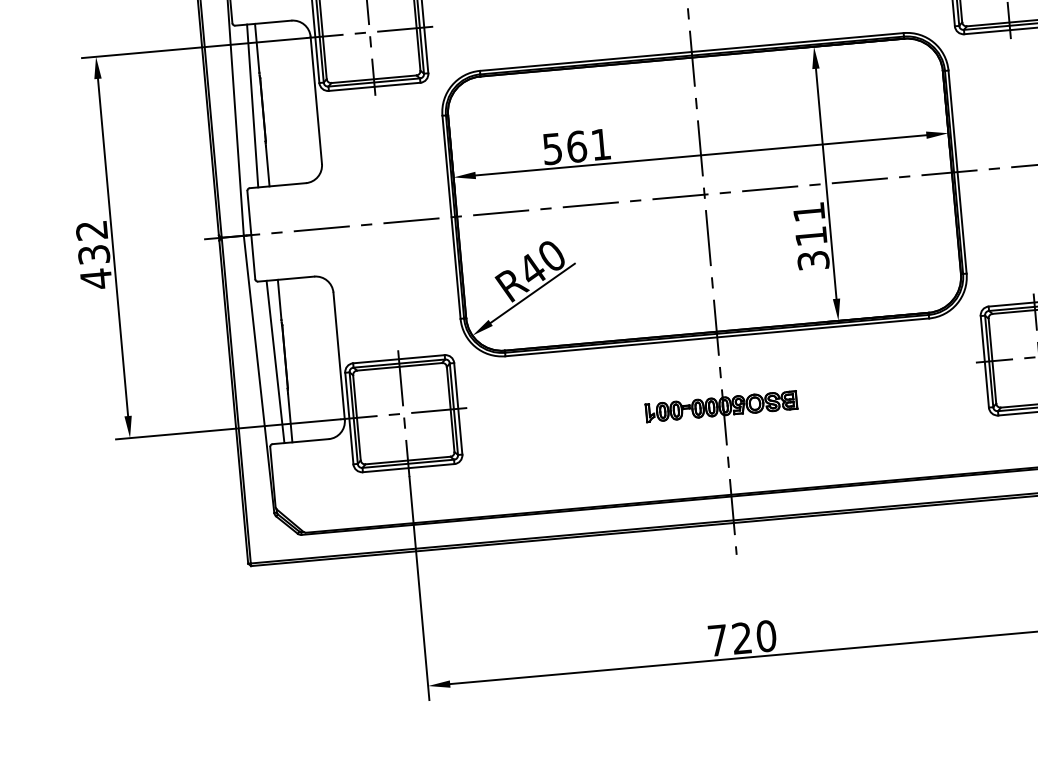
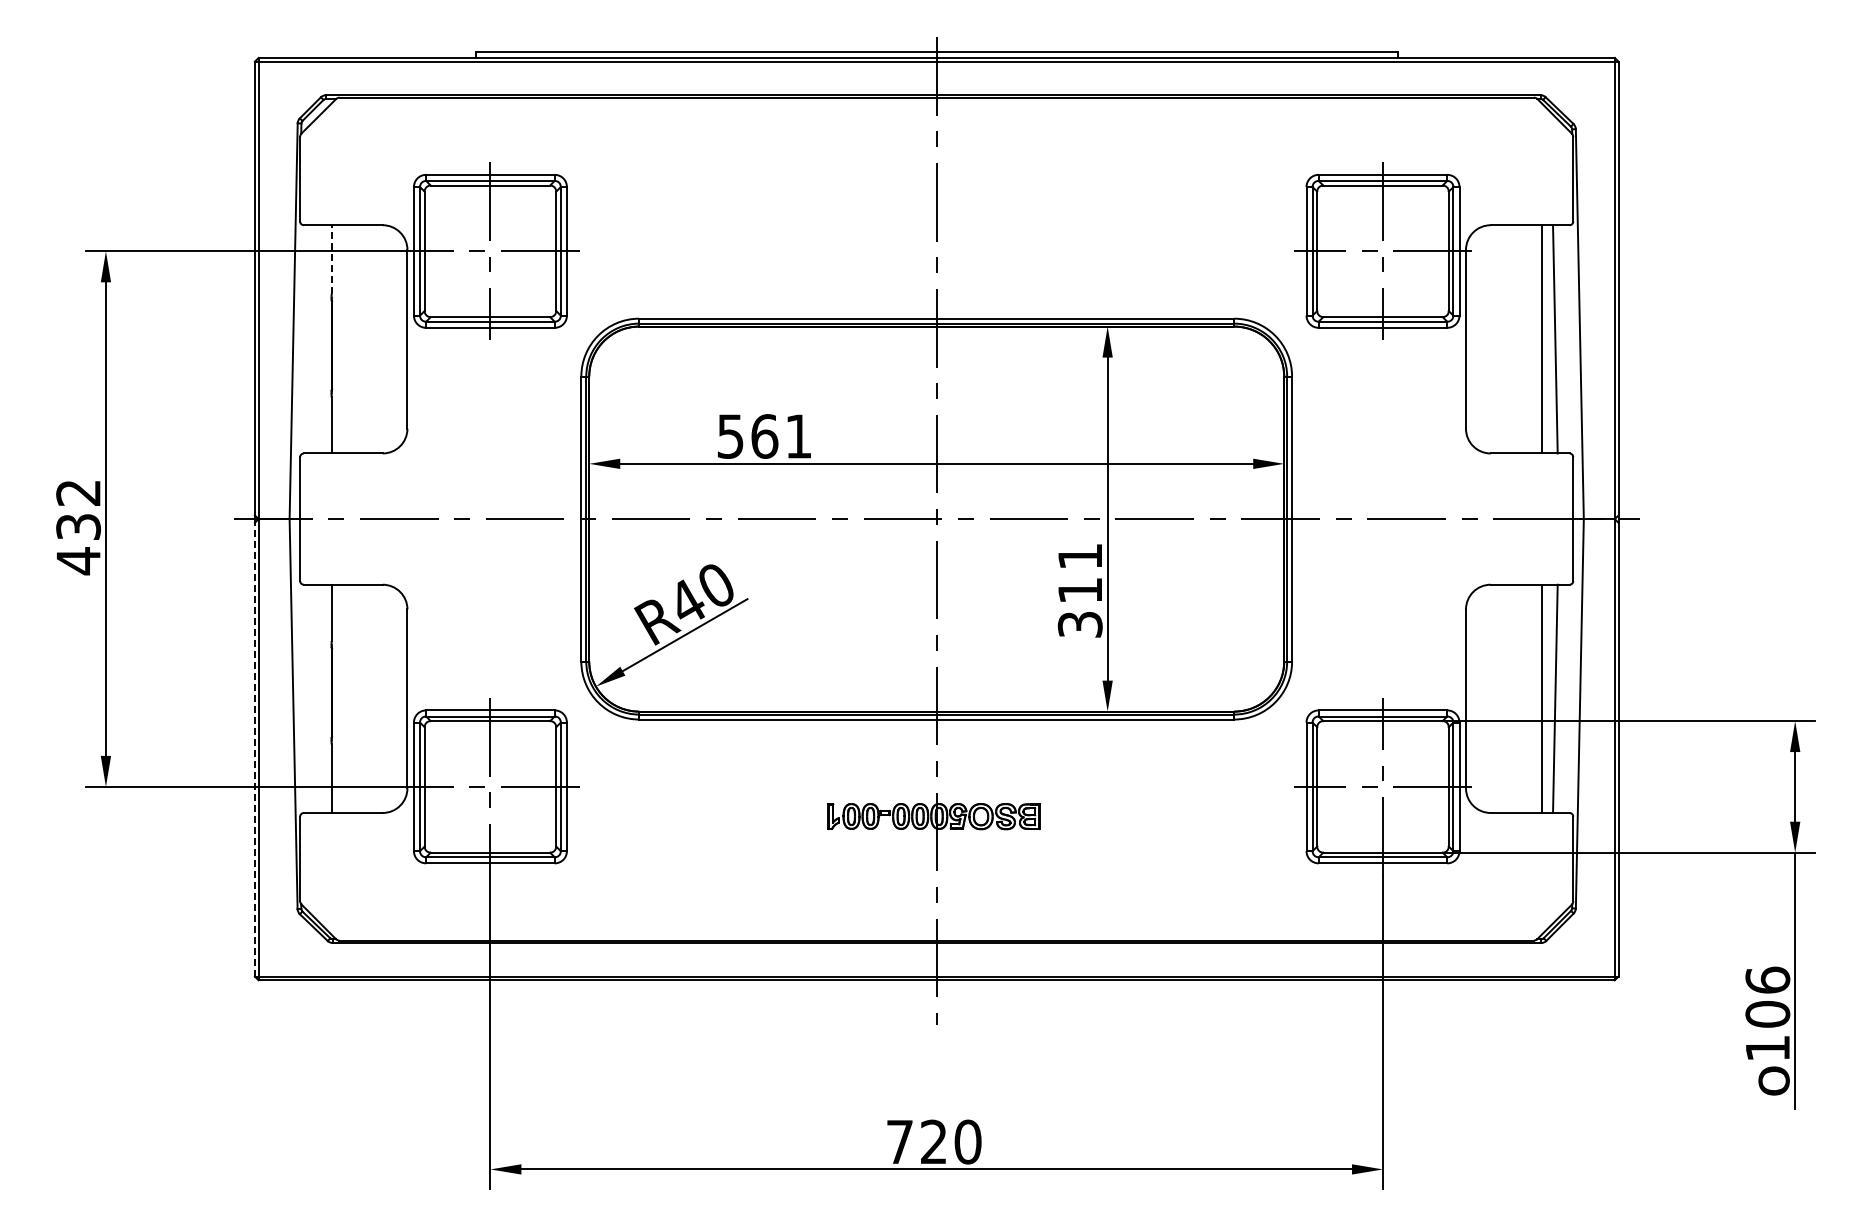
line: (257, 48) -> (331, 259), solid -> dashed
line: (252, 106) -> (317, 339), removed
line: (275, 361) -> (317, 698), removed
line: (233, 402) -> (254, 749), solid -> dashed

